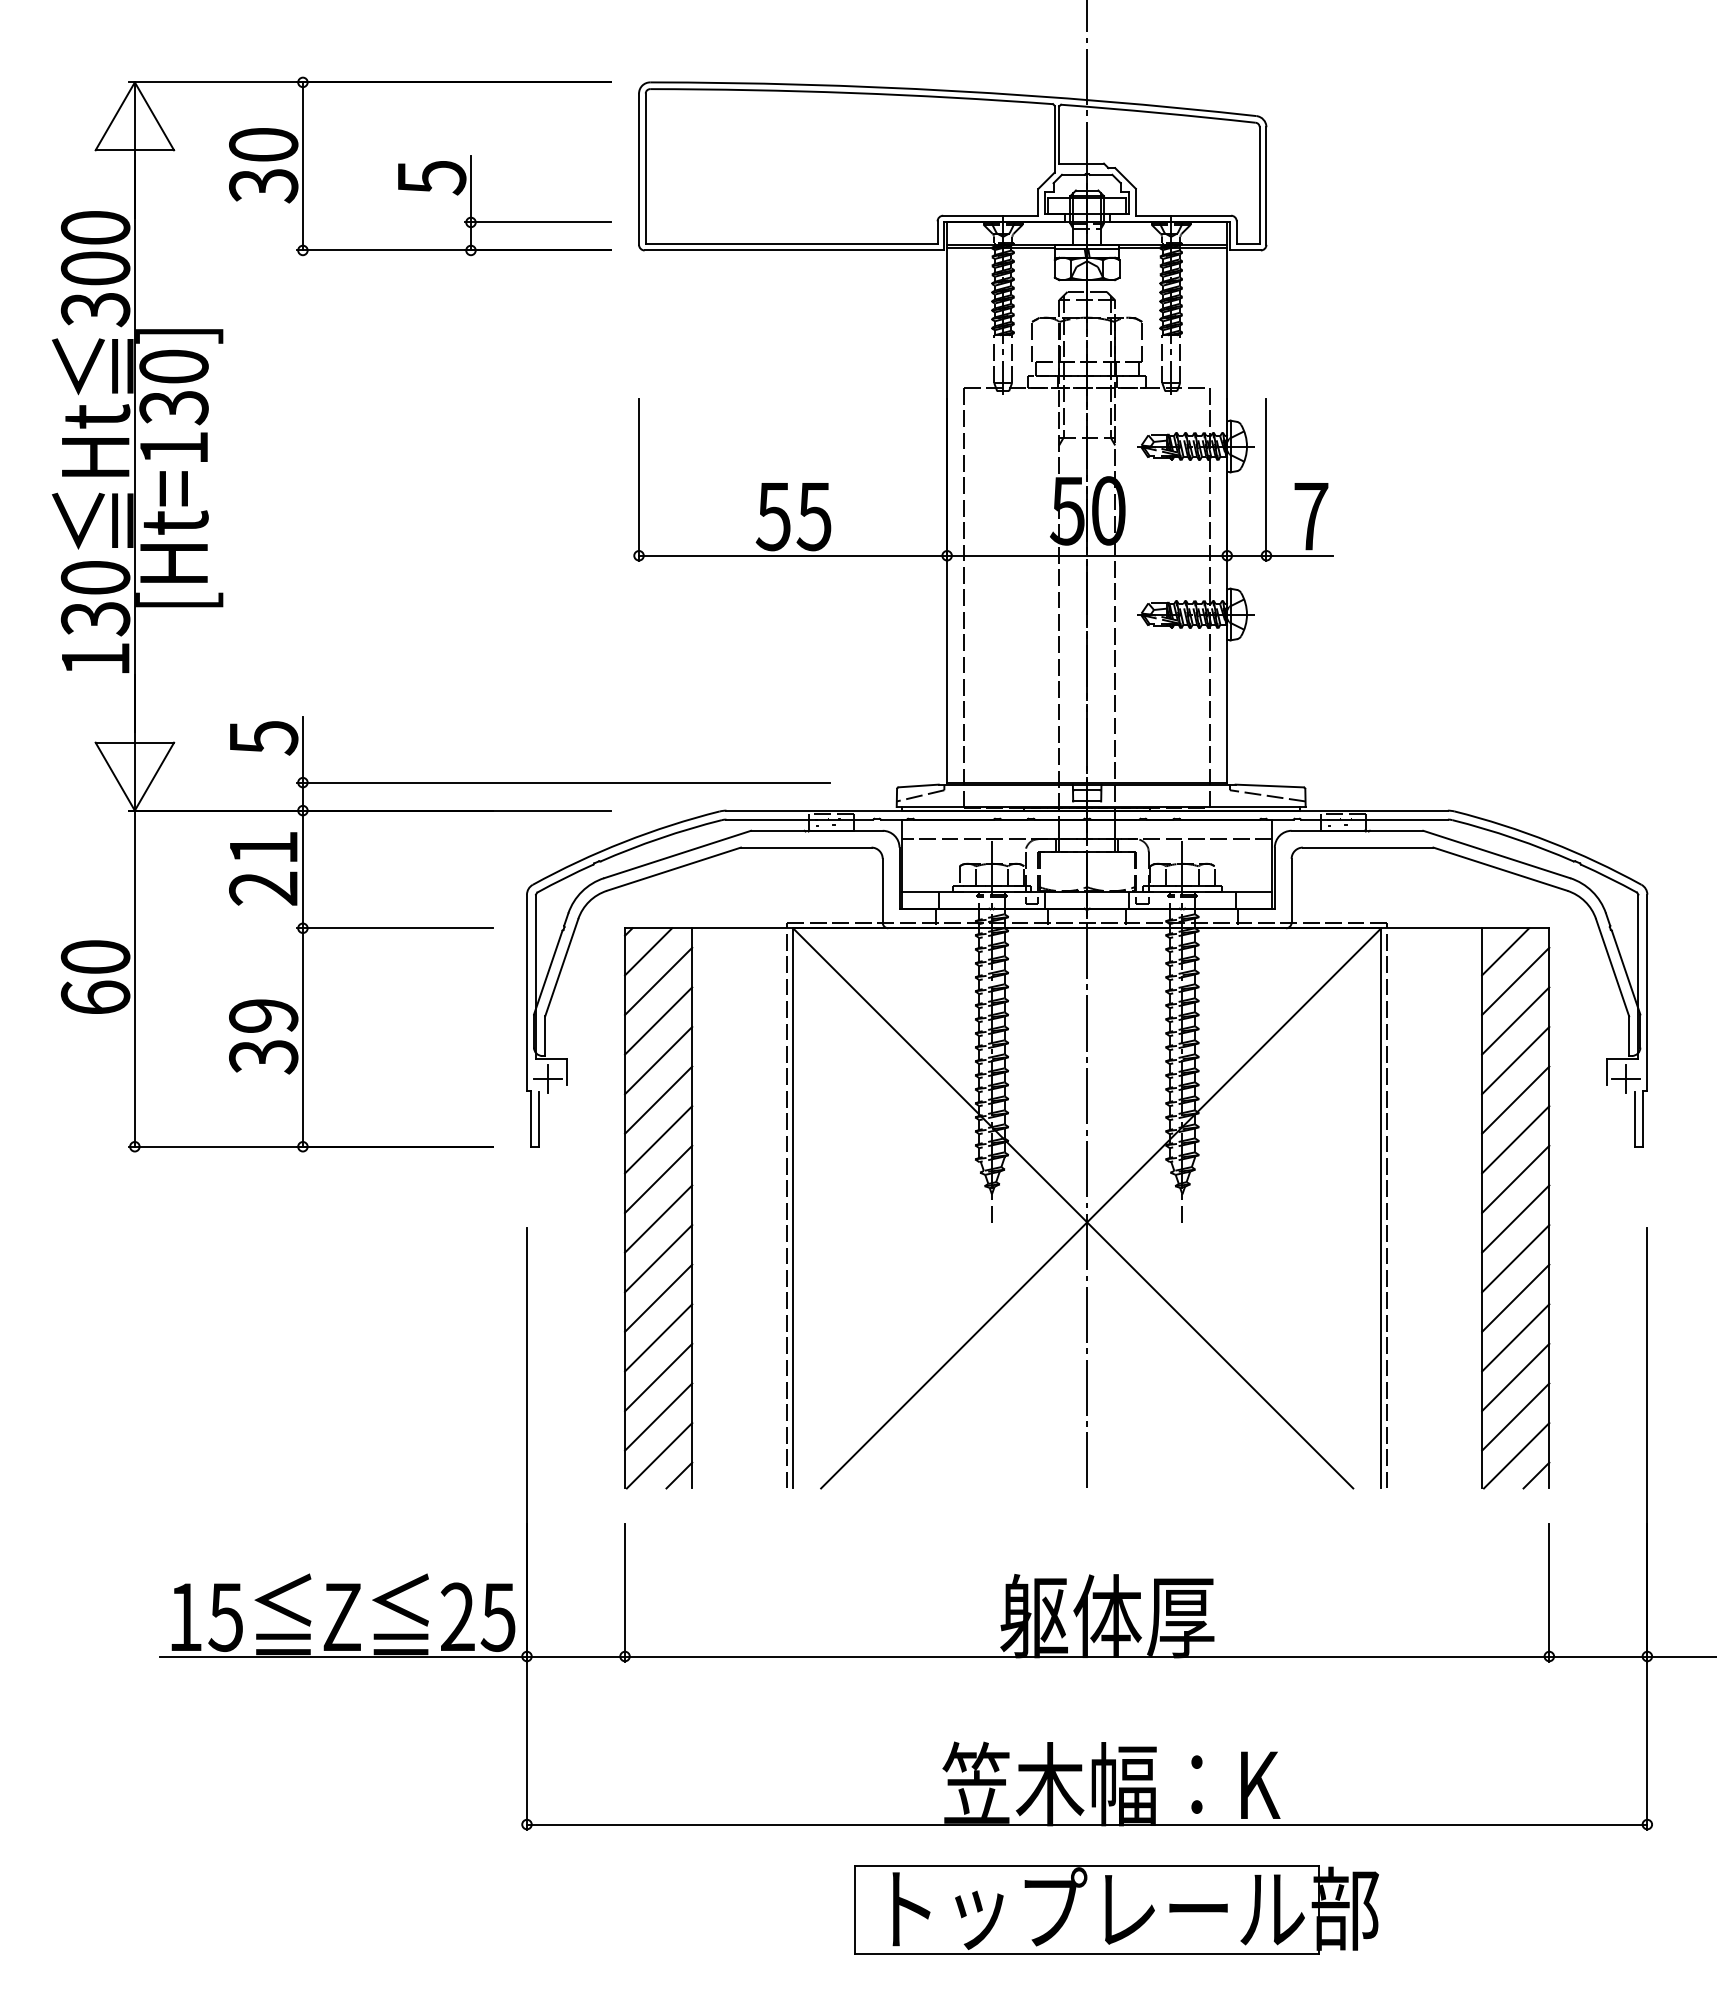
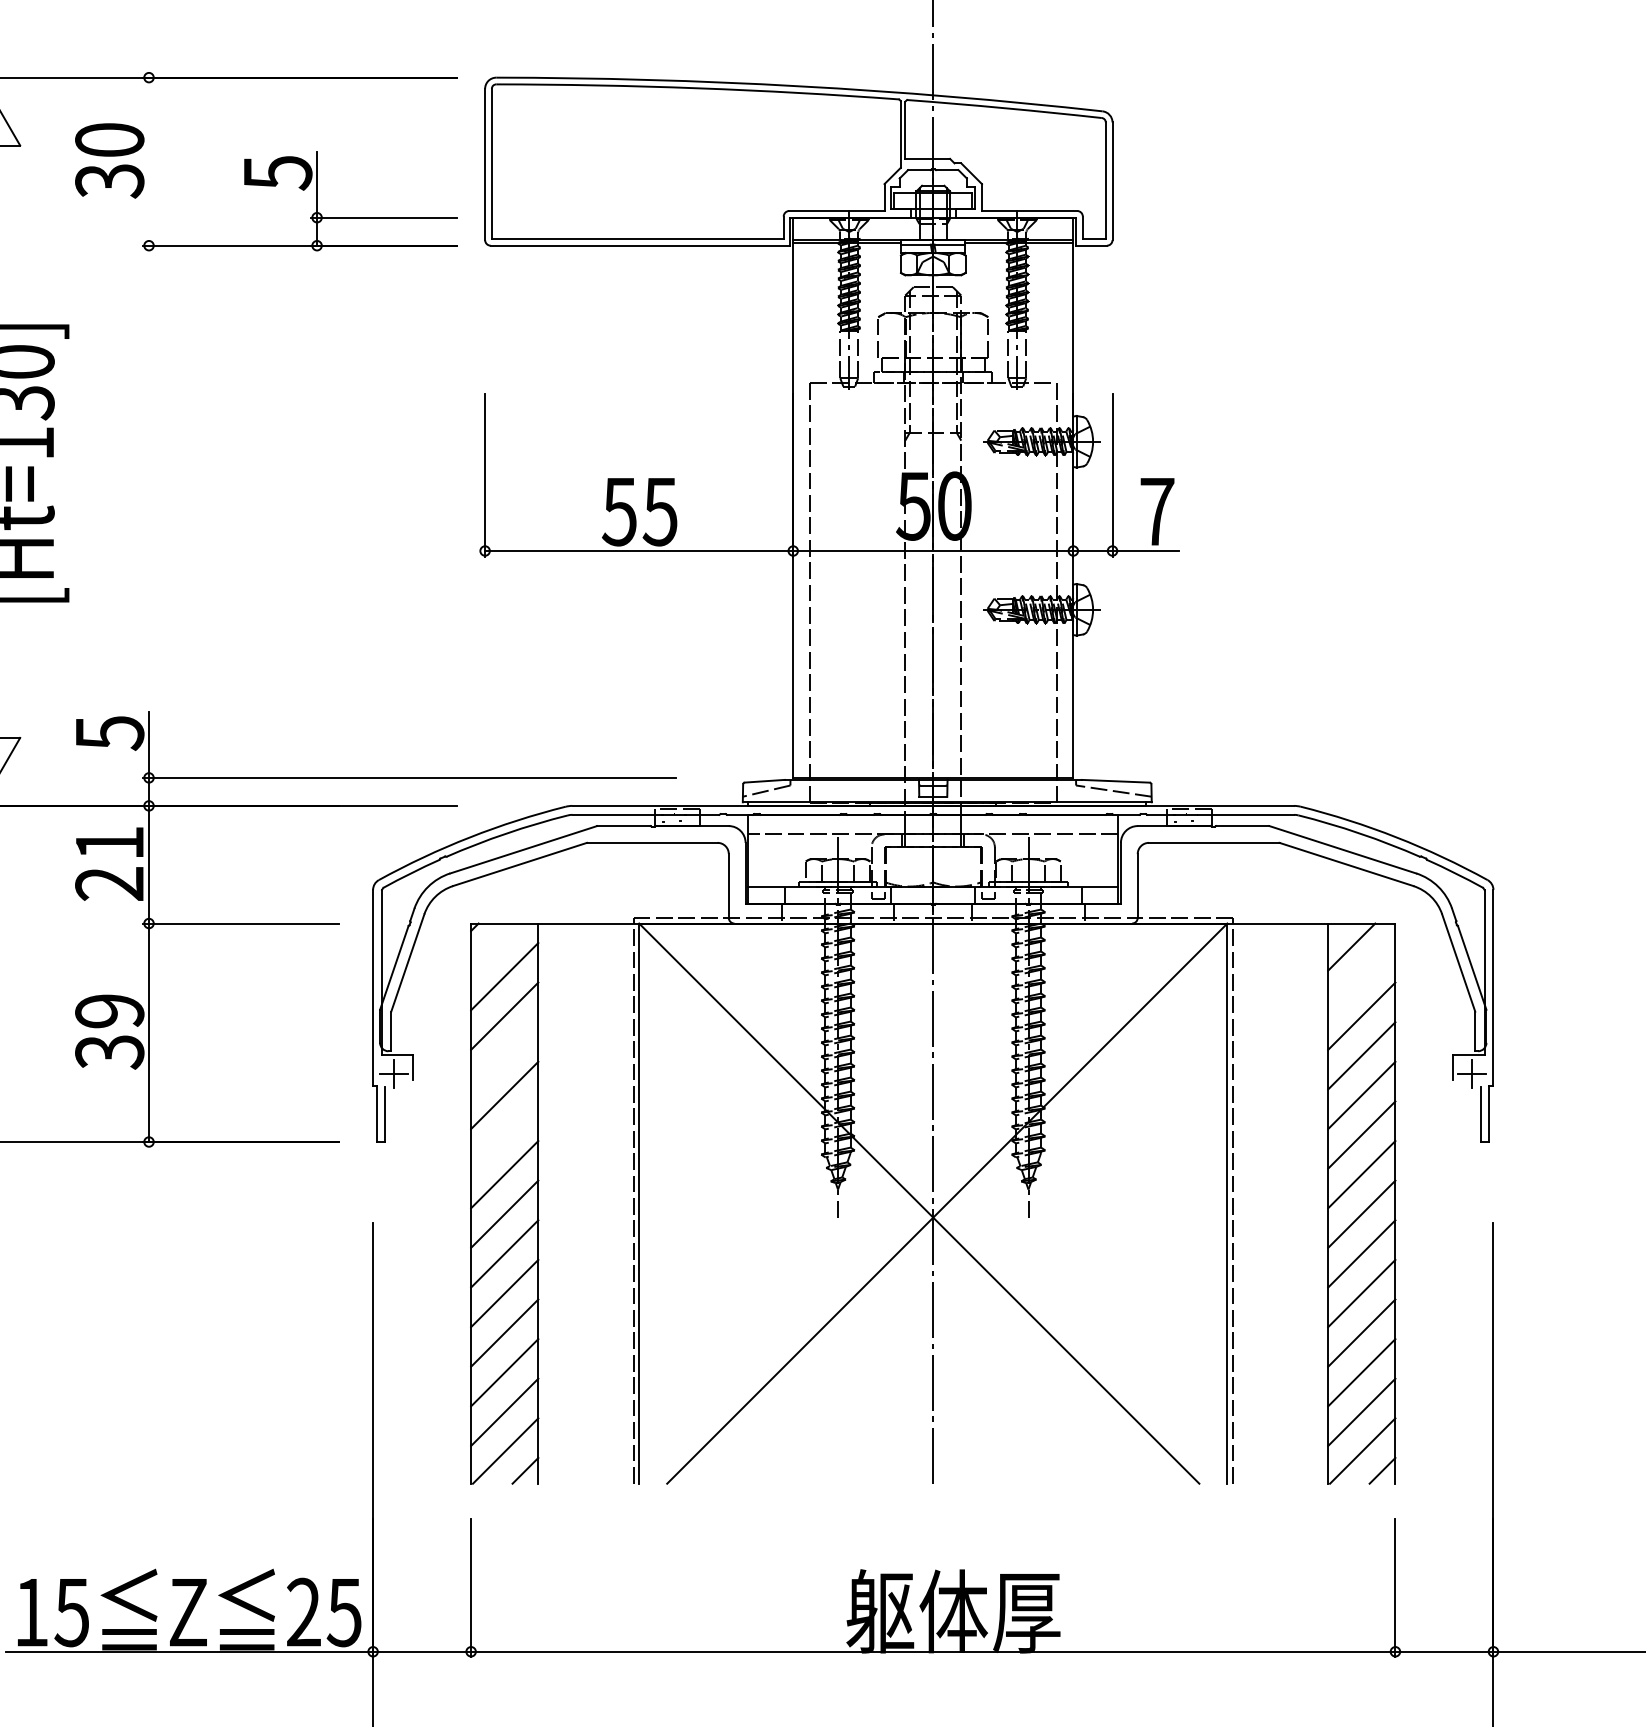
line: (302, 166) -> (148, 161), removed
line: (648, 951) -> (494, 946), removed
line: (1515, 980) -> (1361, 975), removed
line: (658, 1060) -> (504, 1055), removed
line: (658, 1139) -> (504, 1134), removed

